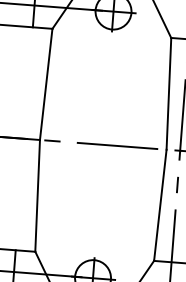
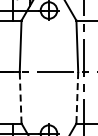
line: (37, 195) -> (20, 97), solid -> dashed
line: (160, 204) -> (77, 97), solid -> dashed

